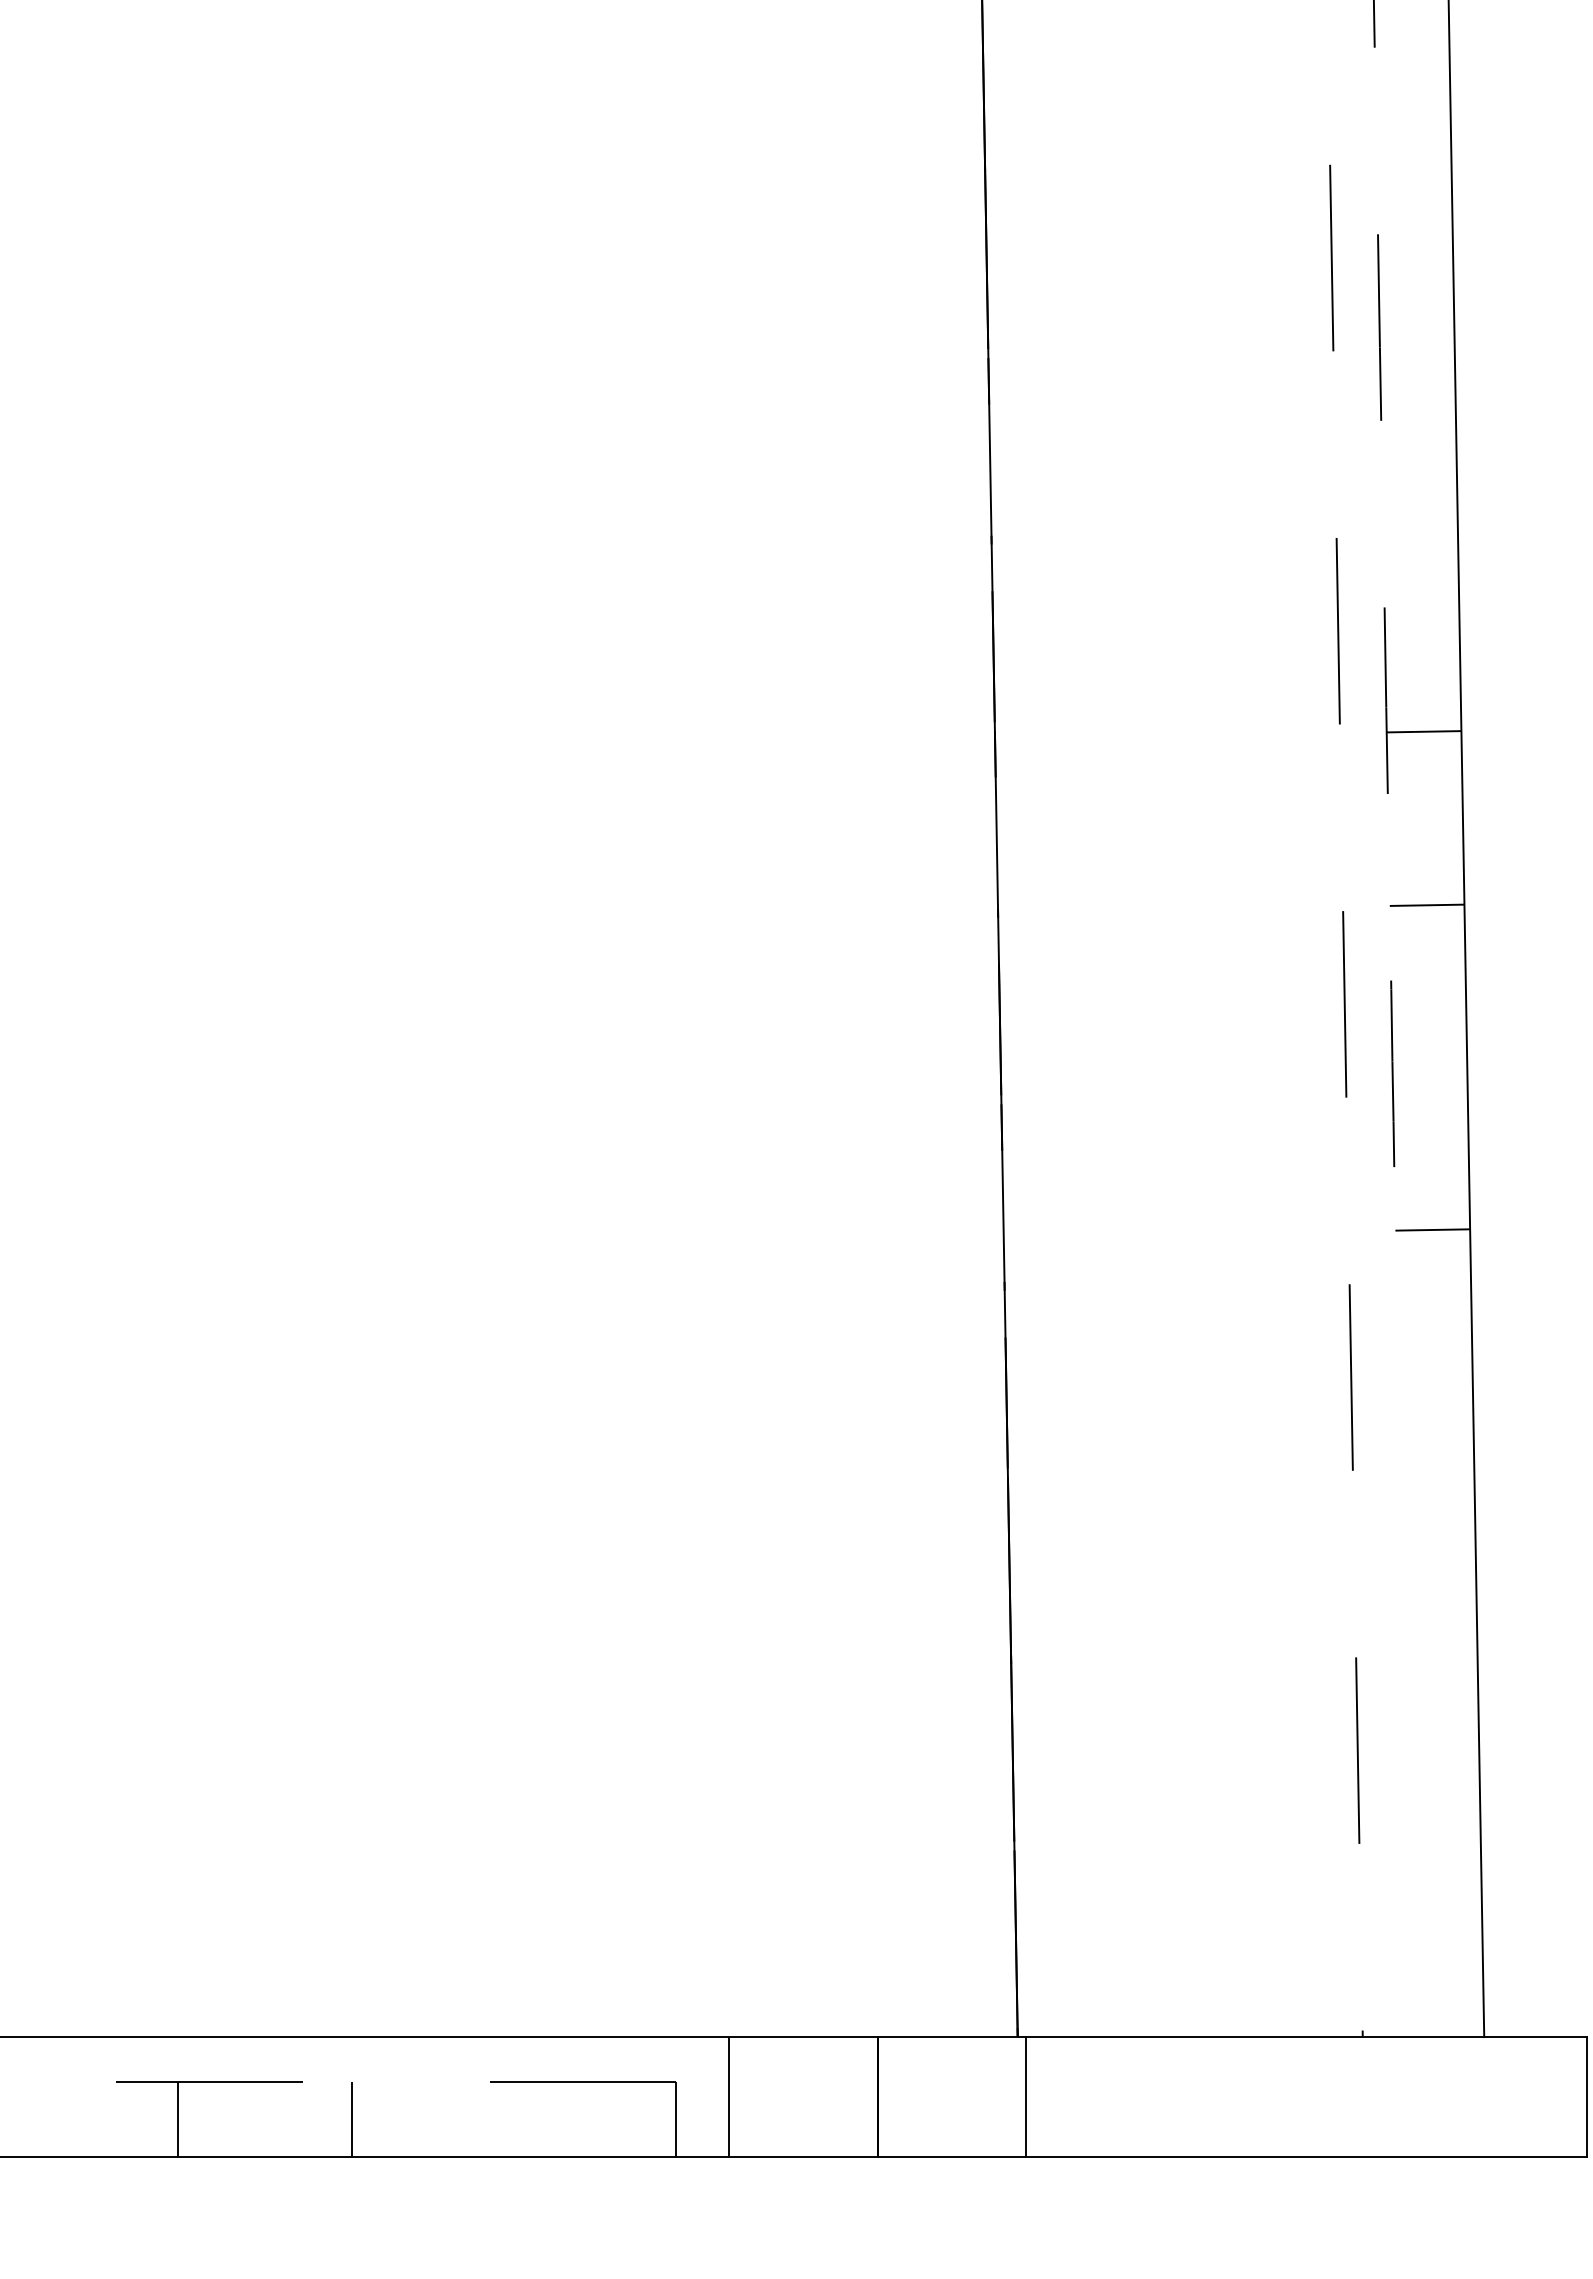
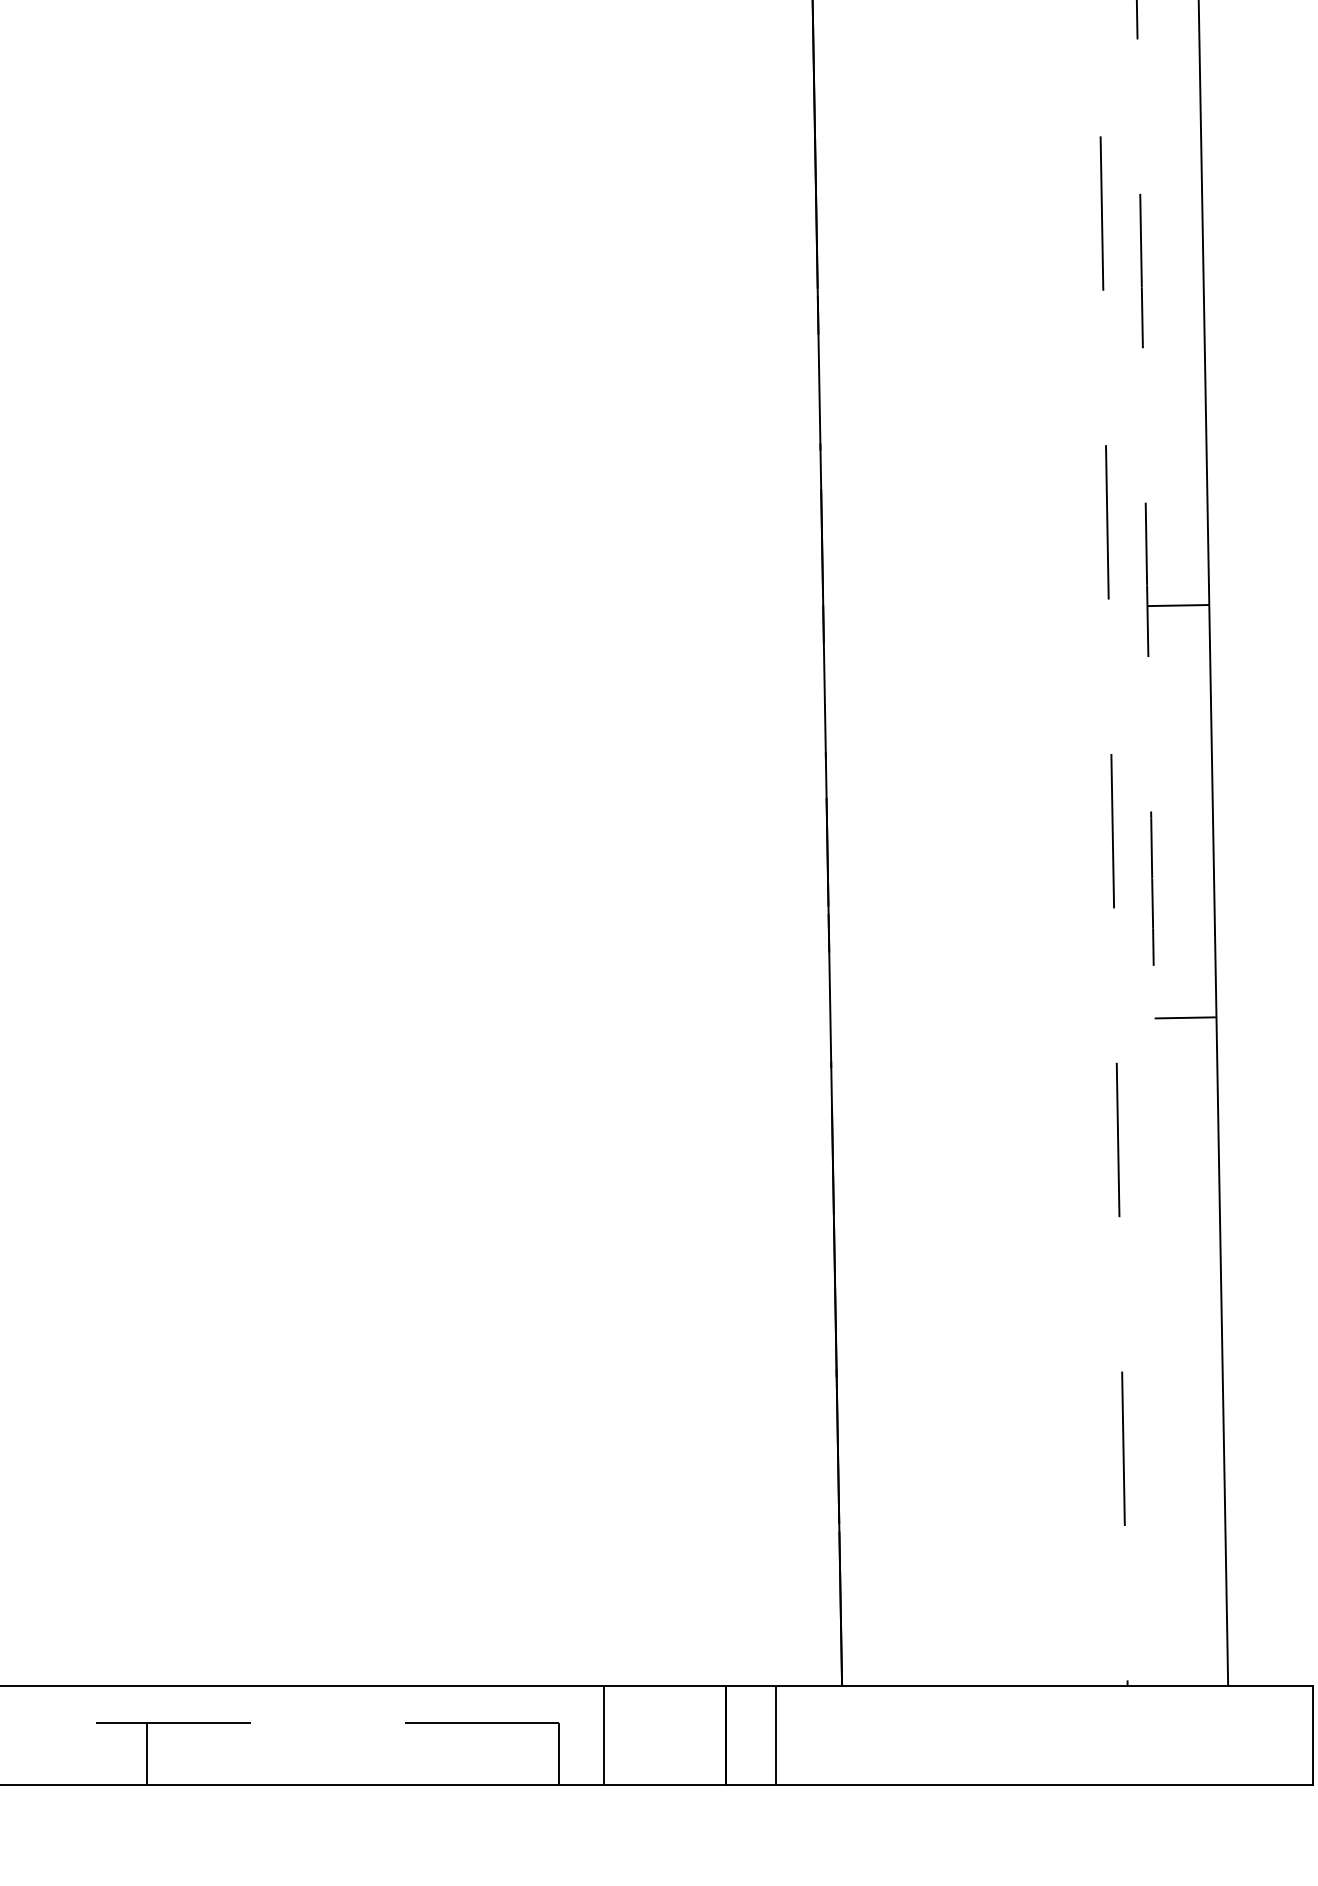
line: (1426, 904) -> (1180, 748), removed
line: (1026, 2096) -> (776, 1735), moved
line: (351, 2118) -> (290, 1753), removed

